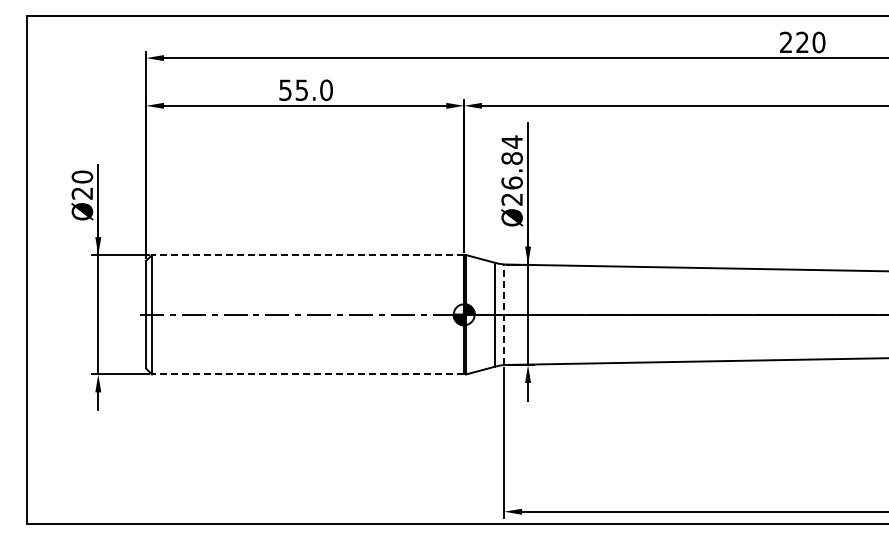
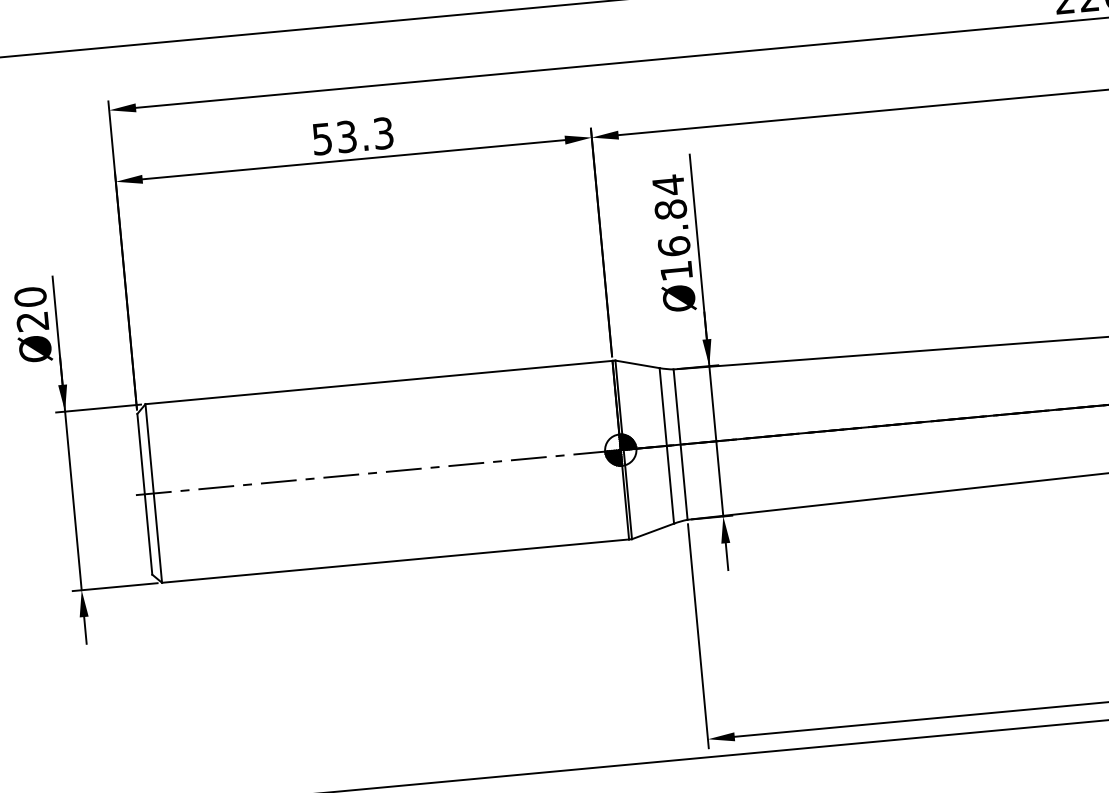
text: (314, 89) -> (365, 133), 55.0 -> 53.3
text: (511, 199) -> (675, 271), Ø26.84 -> Ø16.84
line: (307, 255) -> (378, 383), dashed -> solid
line: (504, 314) -> (681, 444), dashed -> solid
line: (307, 374) -> (394, 561), dashed -> solid

